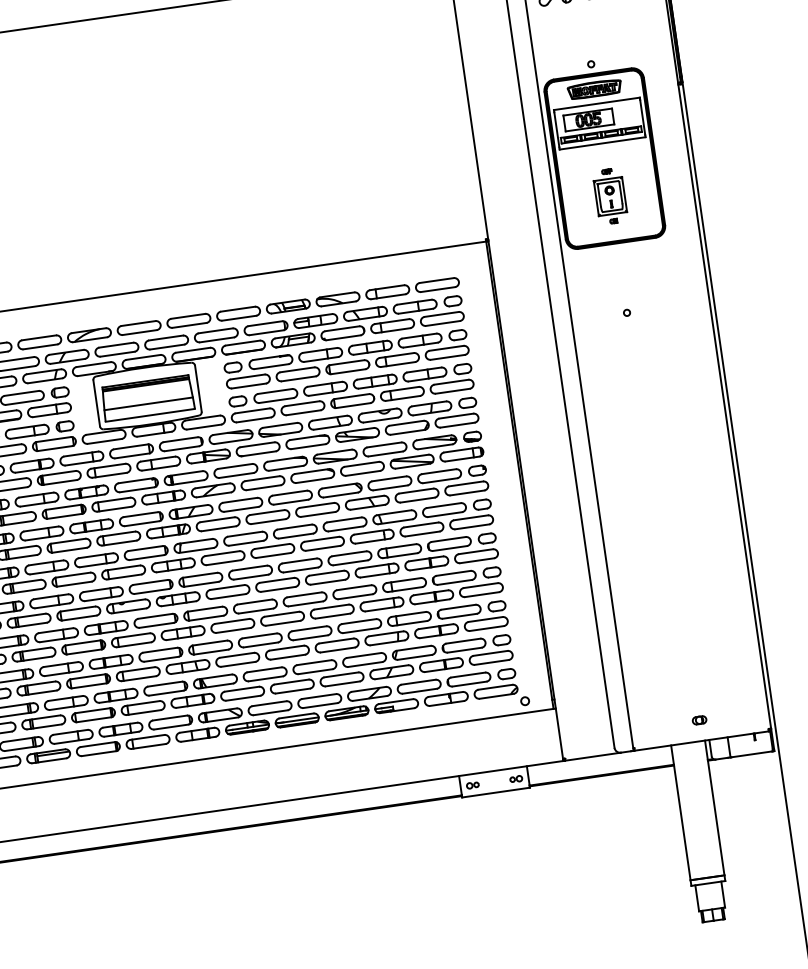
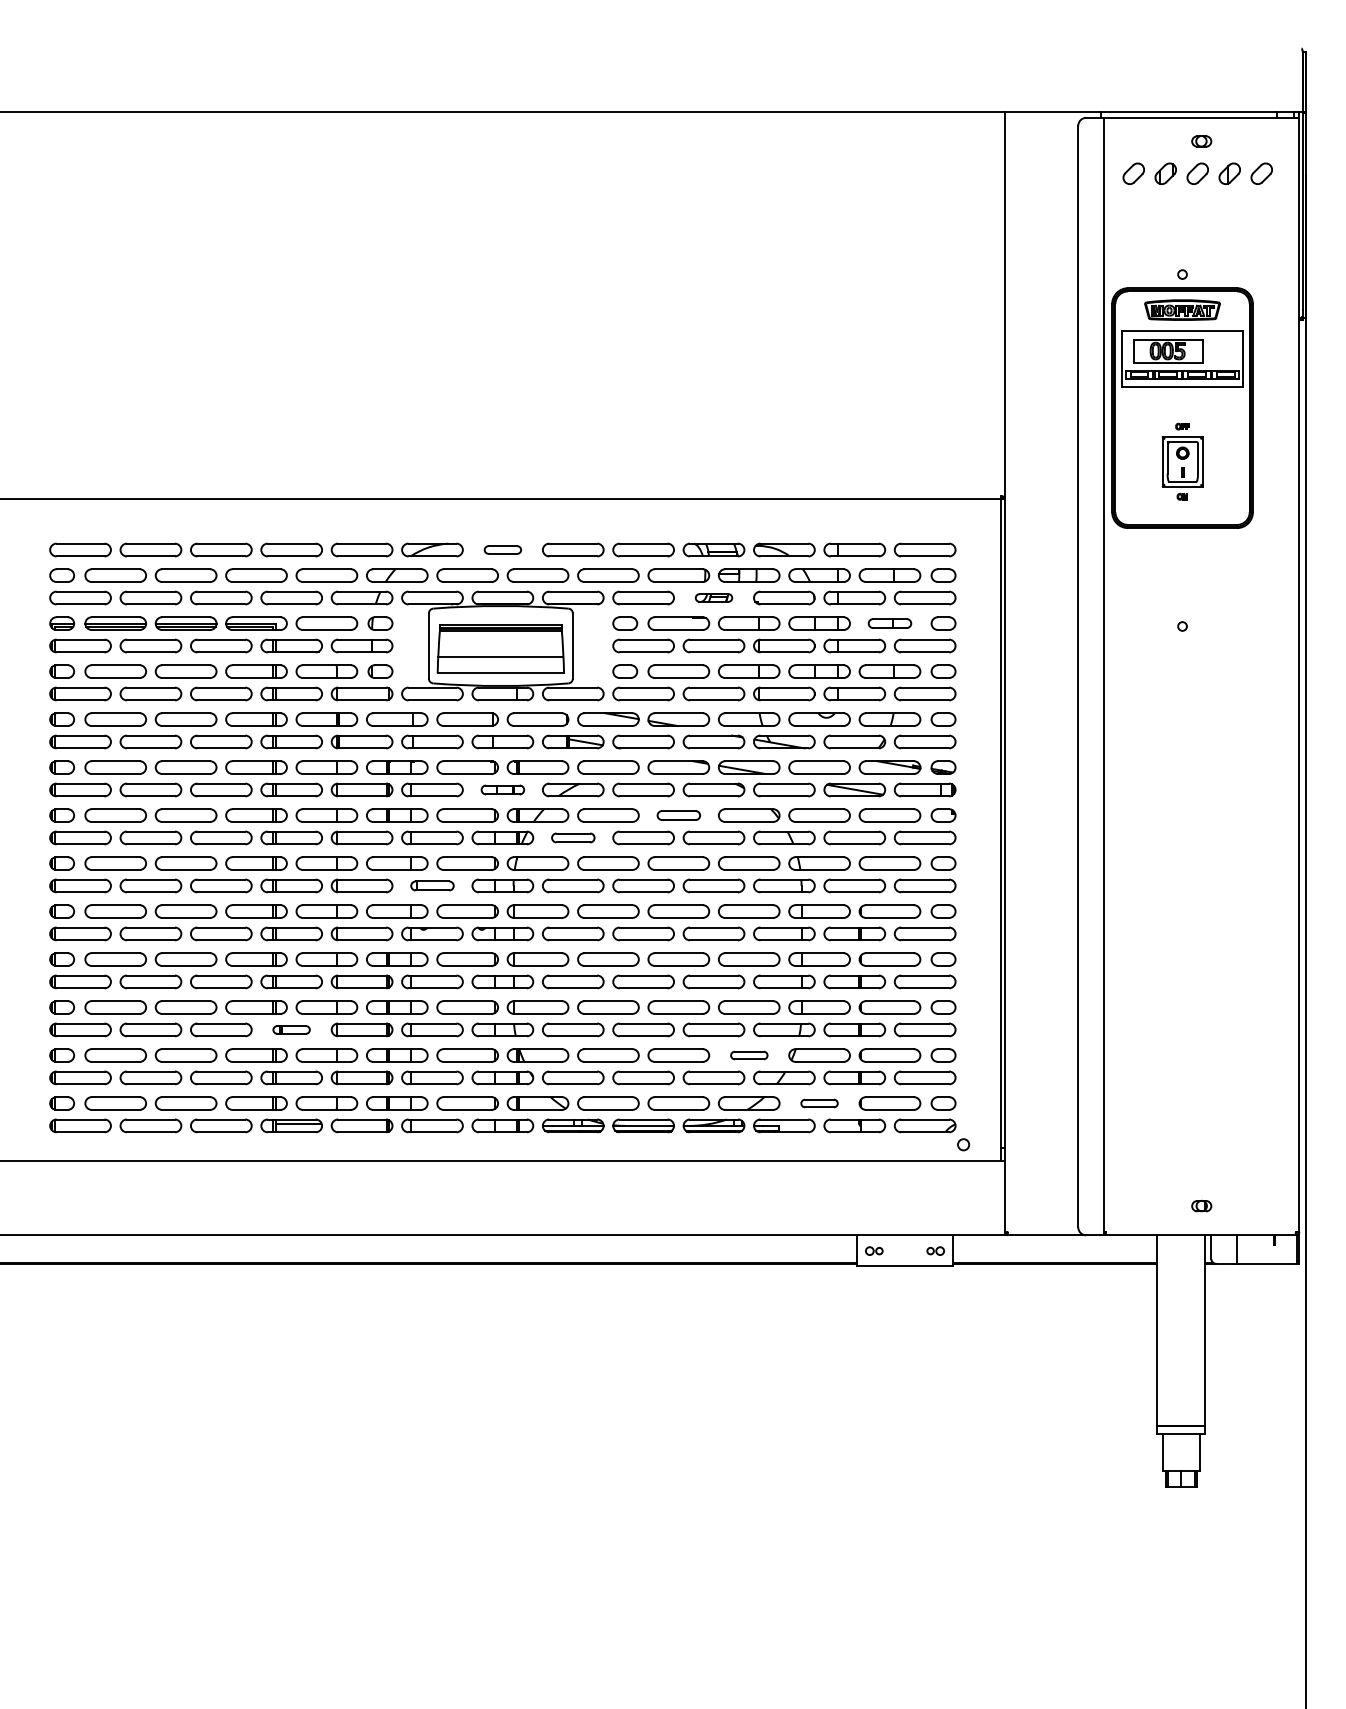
part: (138, 327) -> (502, 549), size x0.6
part: (292, 340) -> (713, 597), size x0.6
part: (419, 340) -> (889, 623), size x0.7
part: (163, 497) -> (502, 789), size x0.7
part: (290, 497) -> (678, 815), size x0.7
part: (218, 523) -> (573, 837), size x0.7
part: (123, 572) -> (432, 885), size x0.7
part: (364, 659) -> (749, 1055), size x0.6
part: (419, 686) -> (819, 1103), size x0.6
part: (38, 688) -> (291, 1029), size x0.6

